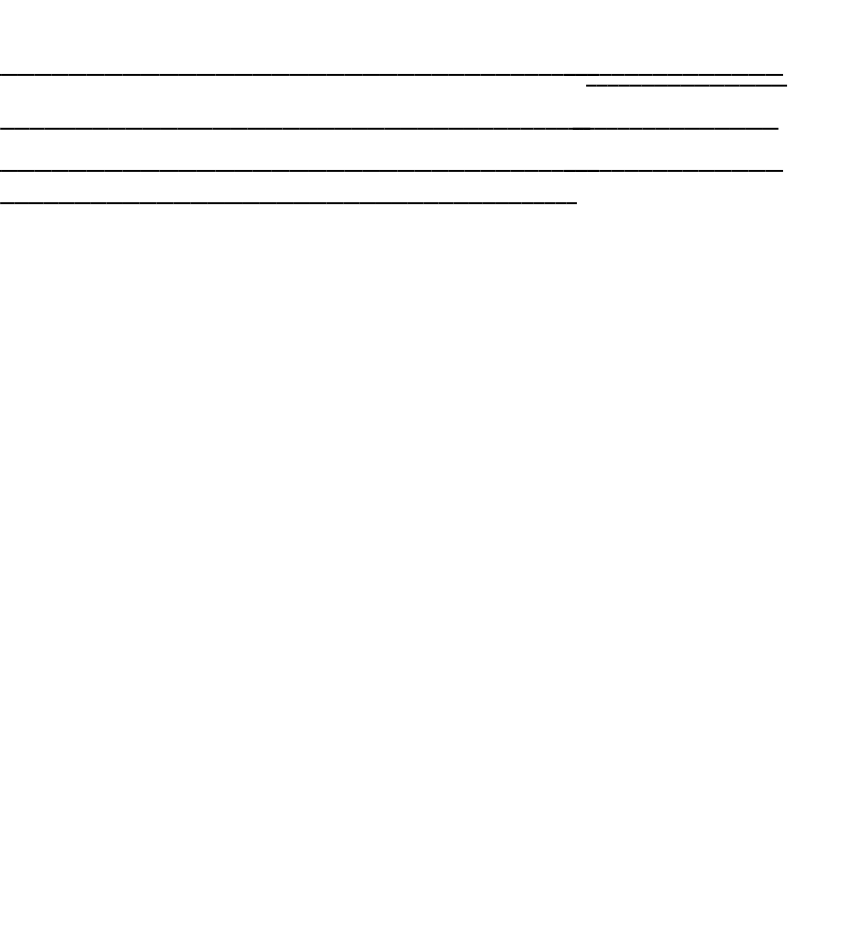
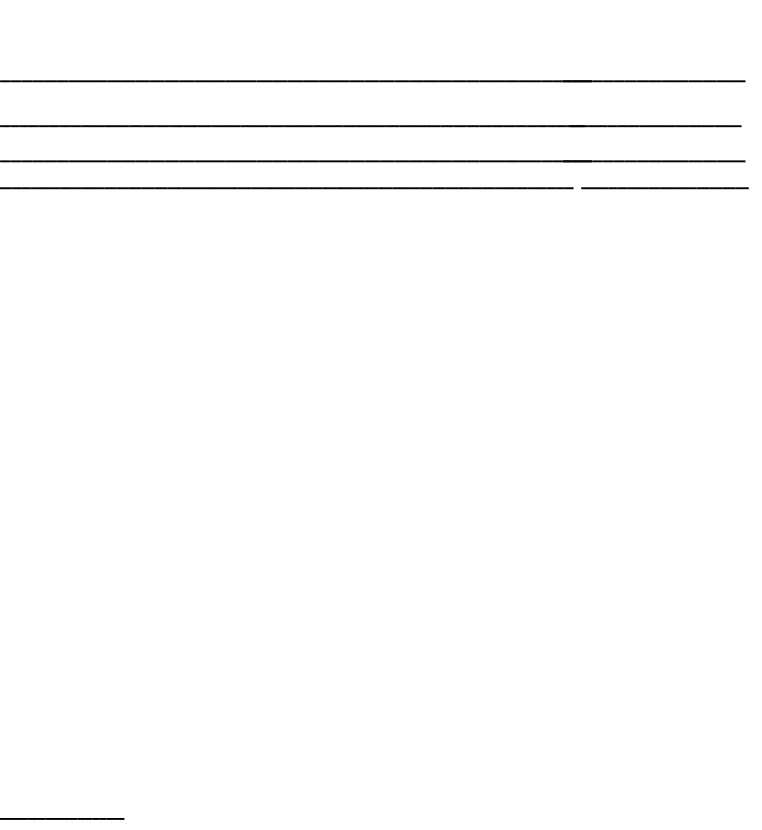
line: (685, 85) -> (664, 188), moved

